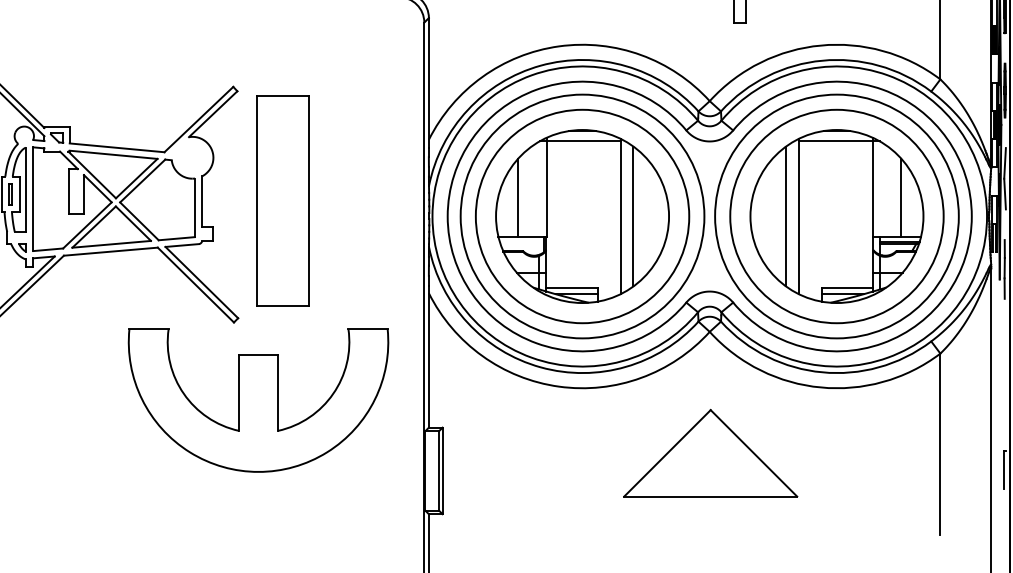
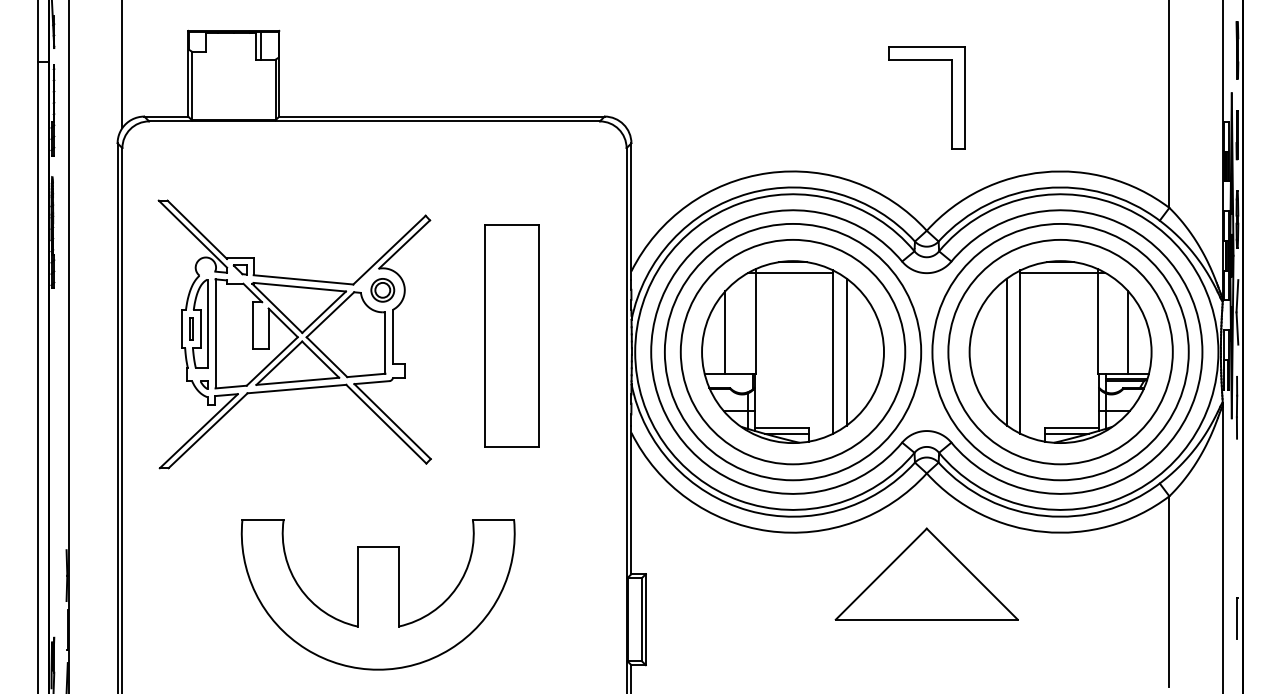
part: (192, 157) -> (382, 290), added
part: (282, 200) -> (511, 335), moved
part: (257, 400) -> (377, 594), moved
part: (710, 452) -> (926, 573), moved

